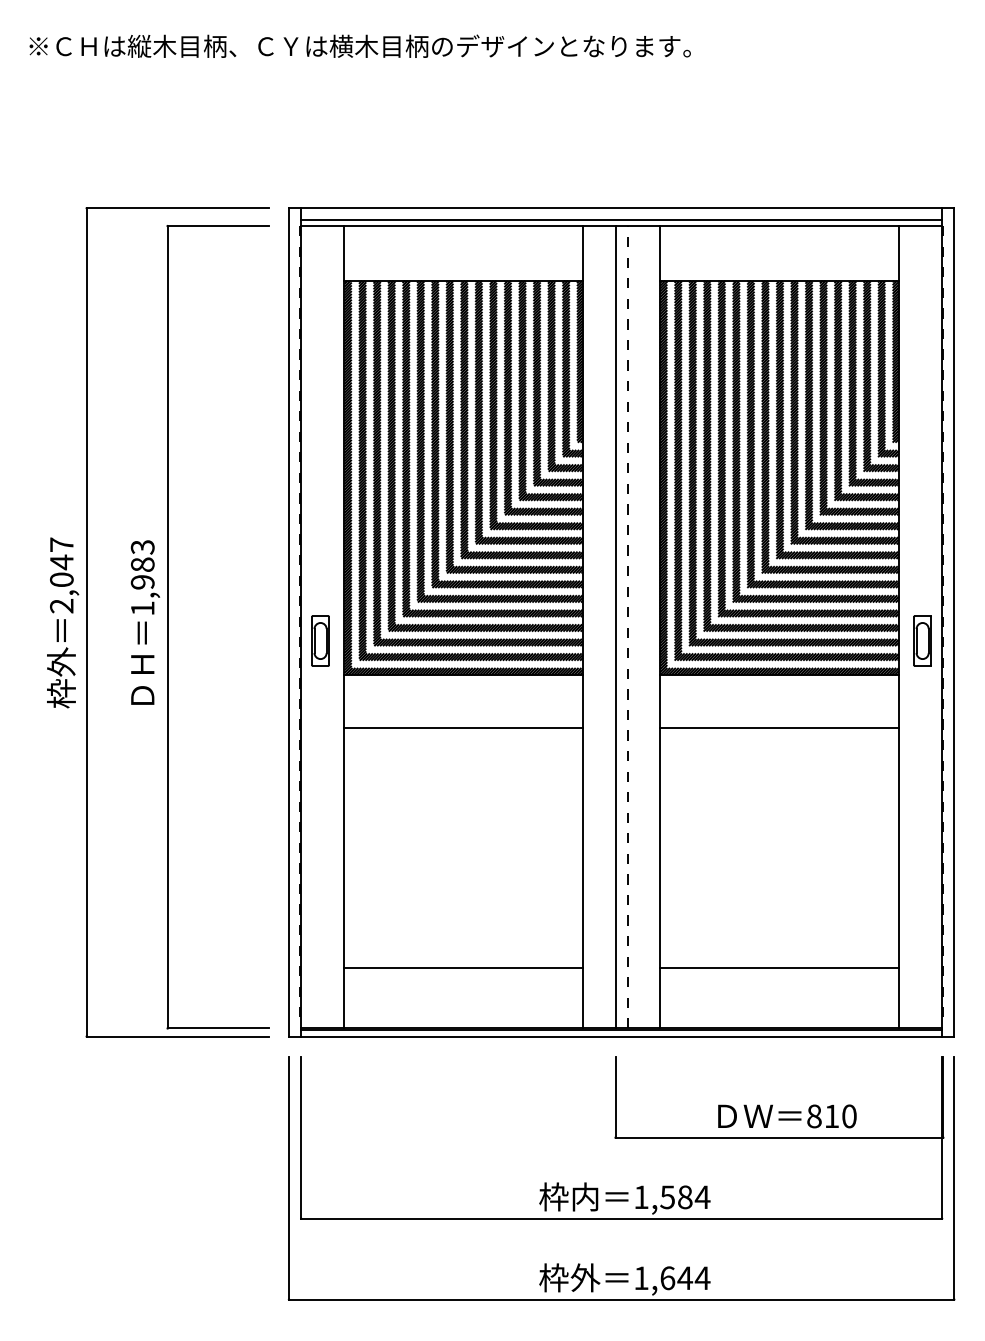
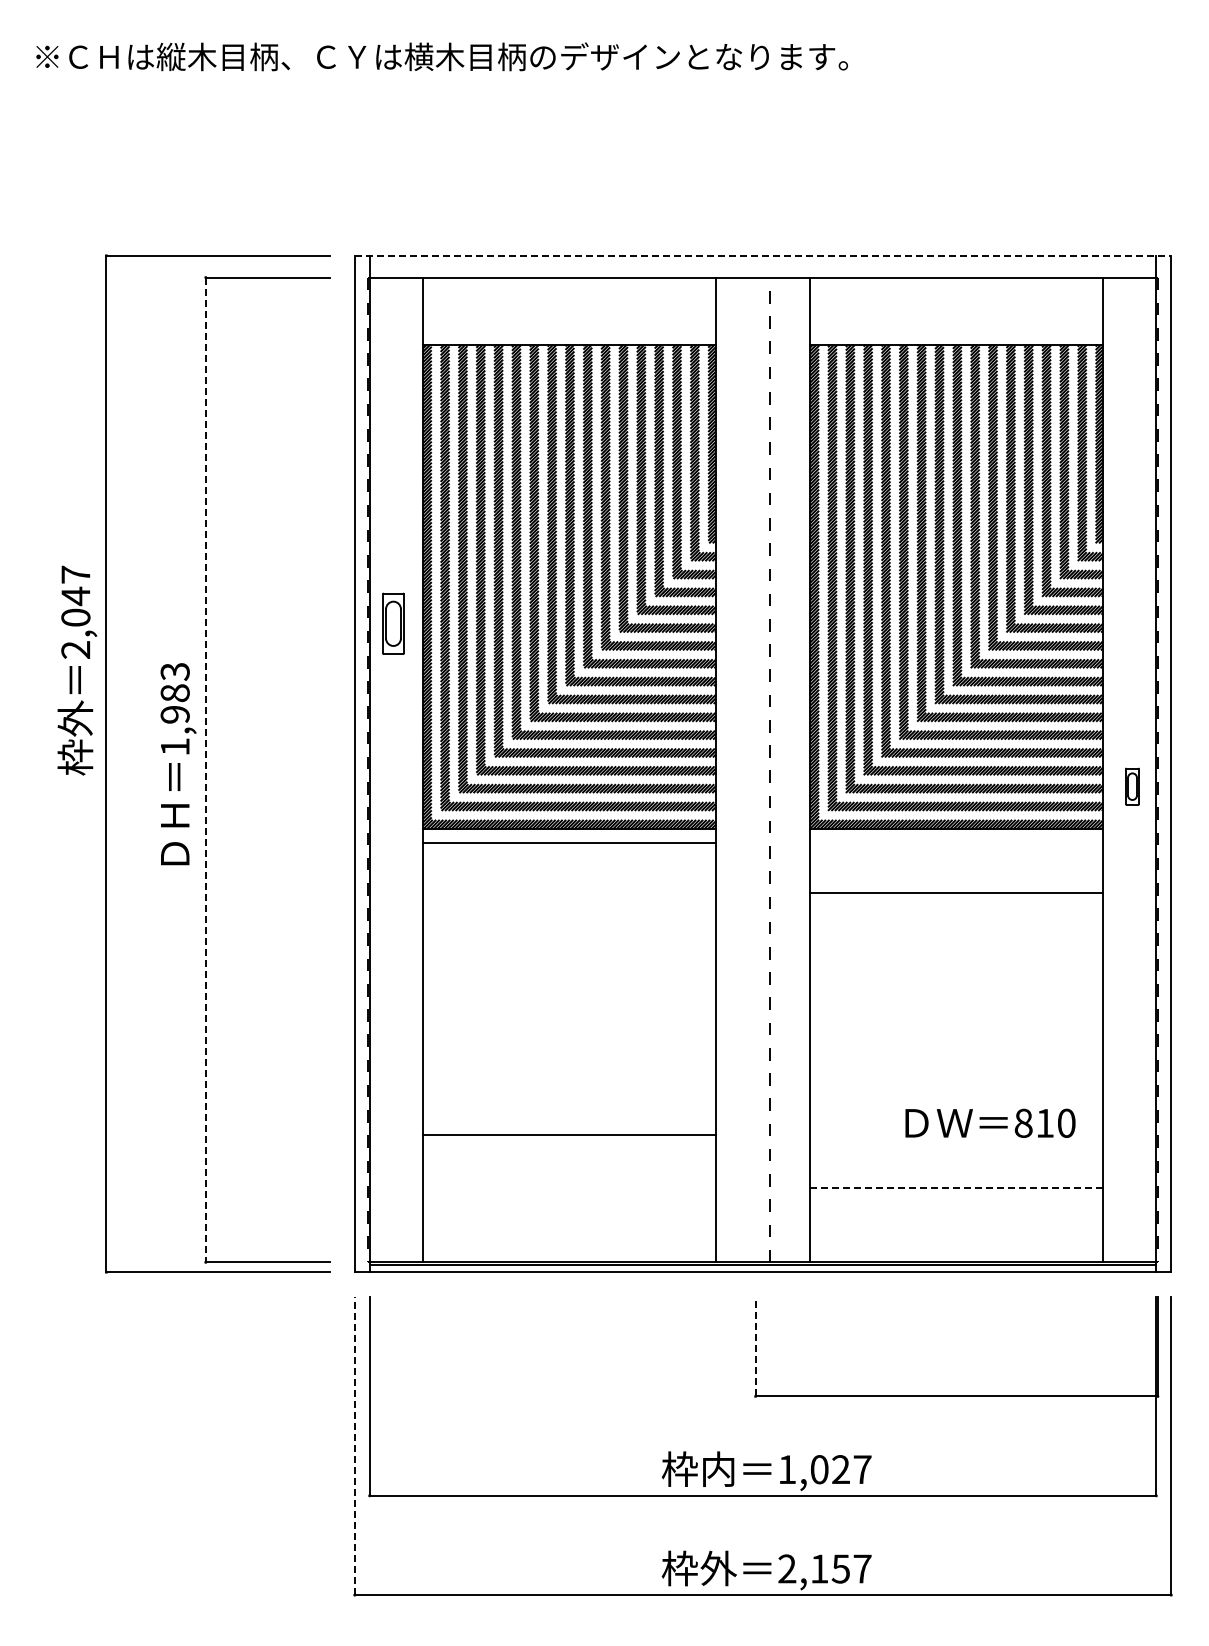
line: (622, 208) -> (763, 255), solid -> dashed
line: (621, 220) -> (762, 270), removed
text: (63, 622) -> (77, 670), moved
line: (615, 626) -> (755, 769), removed
line: (167, 627) -> (205, 770), solid -> dashed
part: (320, 640) -> (393, 623), moved
part: (922, 640) -> (1132, 786), size x0.6
line: (463, 727) -> (568, 843), moved
line: (463, 967) -> (568, 1134), moved
line: (779, 967) -> (956, 1187), solid -> dashed
line: (615, 1096) -> (755, 1346), solid -> dashed
text: (787, 1115) -> (990, 1122), moved
line: (288, 1178) -> (354, 1446), solid -> dashed
text: (685, 1197) -> (841, 1469), 1,584 -> 1,027
text: (672, 1277) -> (825, 1568), 1,644 -> 2,157

